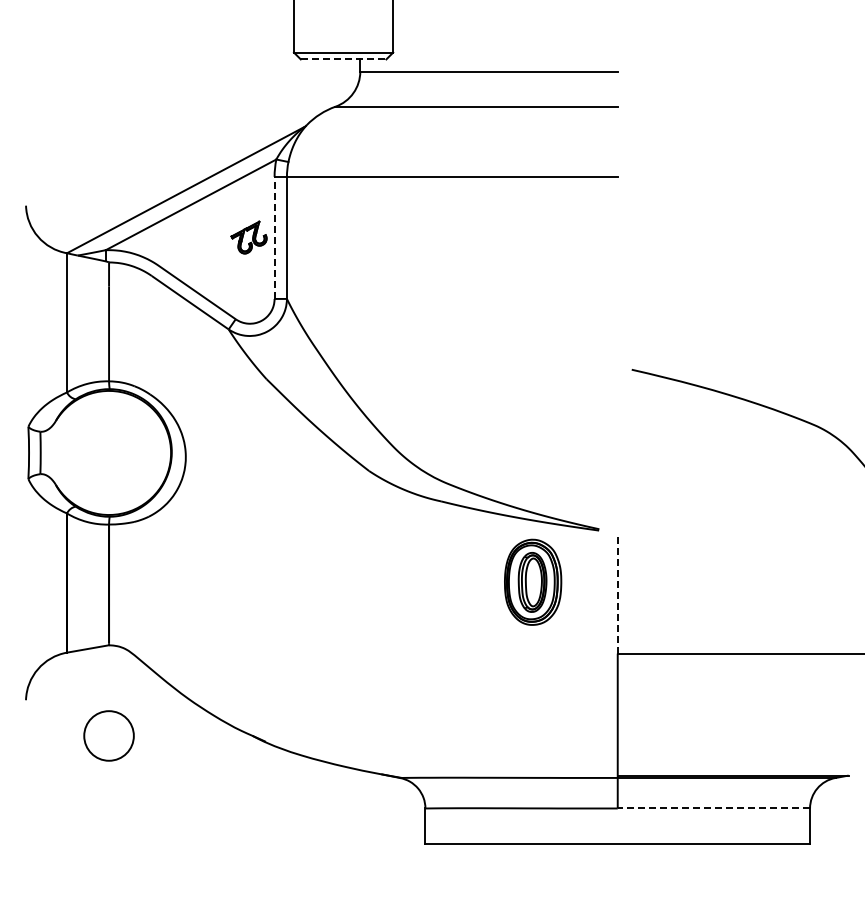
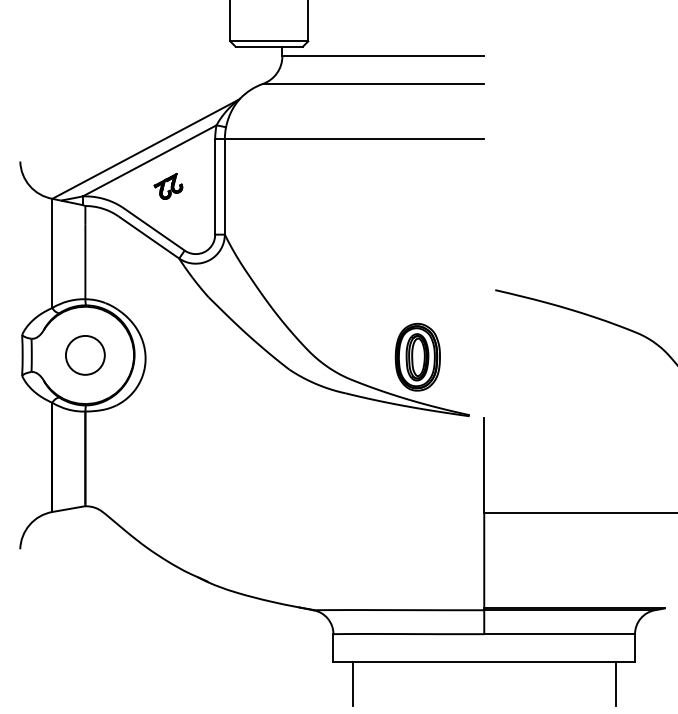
line: (343, 59) -> (269, 46), dashed -> solid
part: (248, 237) -> (168, 186), moved
line: (274, 237) -> (215, 186), dashed -> solid
part: (533, 581) -> (418, 356), moved
line: (617, 592) -> (484, 464), dashed -> solid
circle: (108, 735) -> (84, 355), moved
line: (713, 808) -> (559, 634), dashed -> solid
line: (450, 871) -> (353, 683), added
line: (785, 871) -> (615, 683), added

